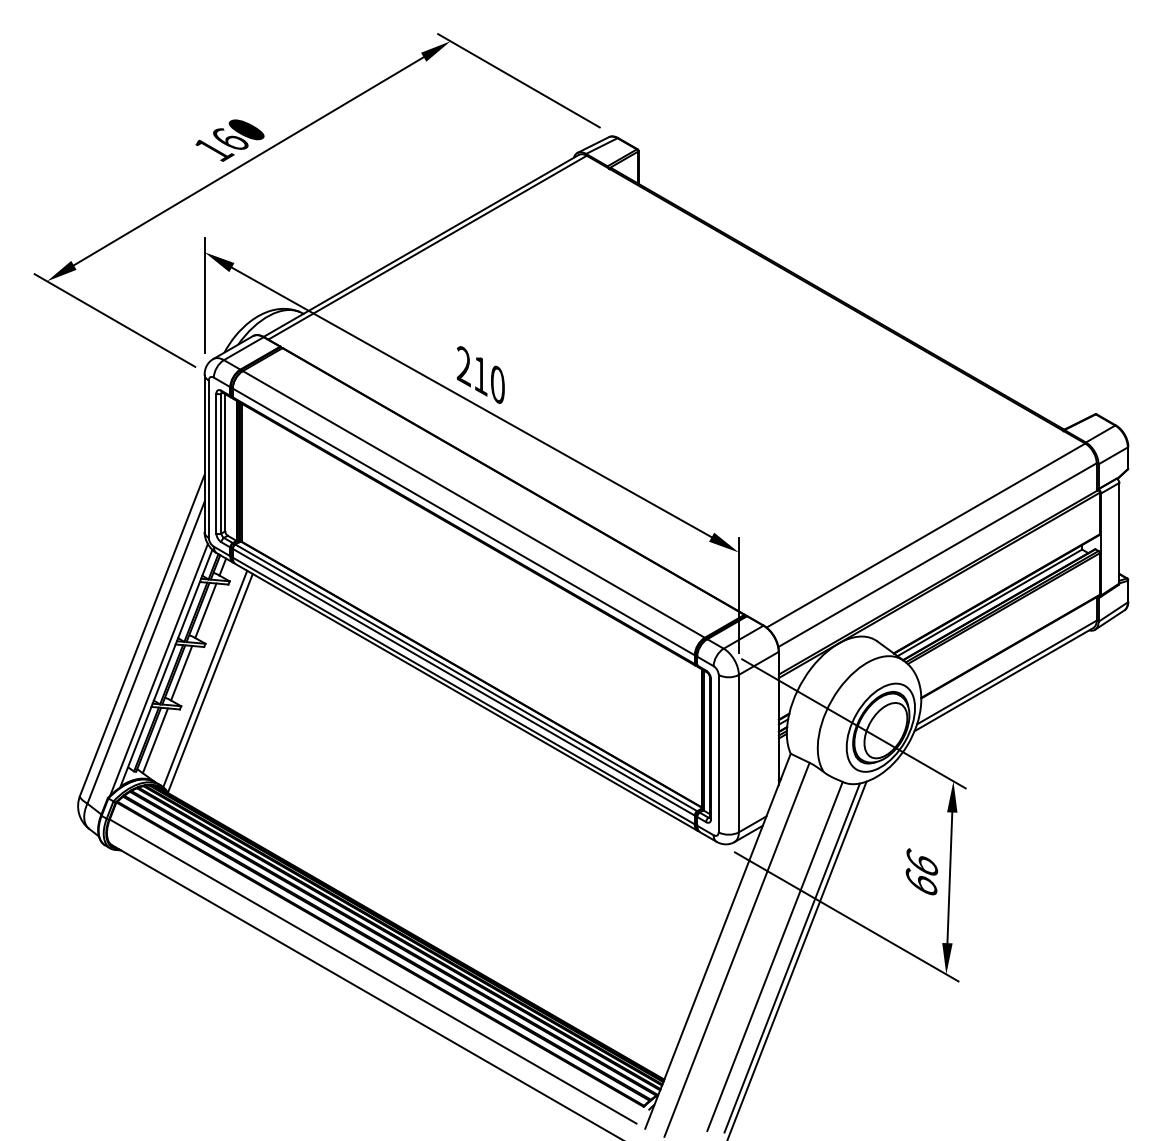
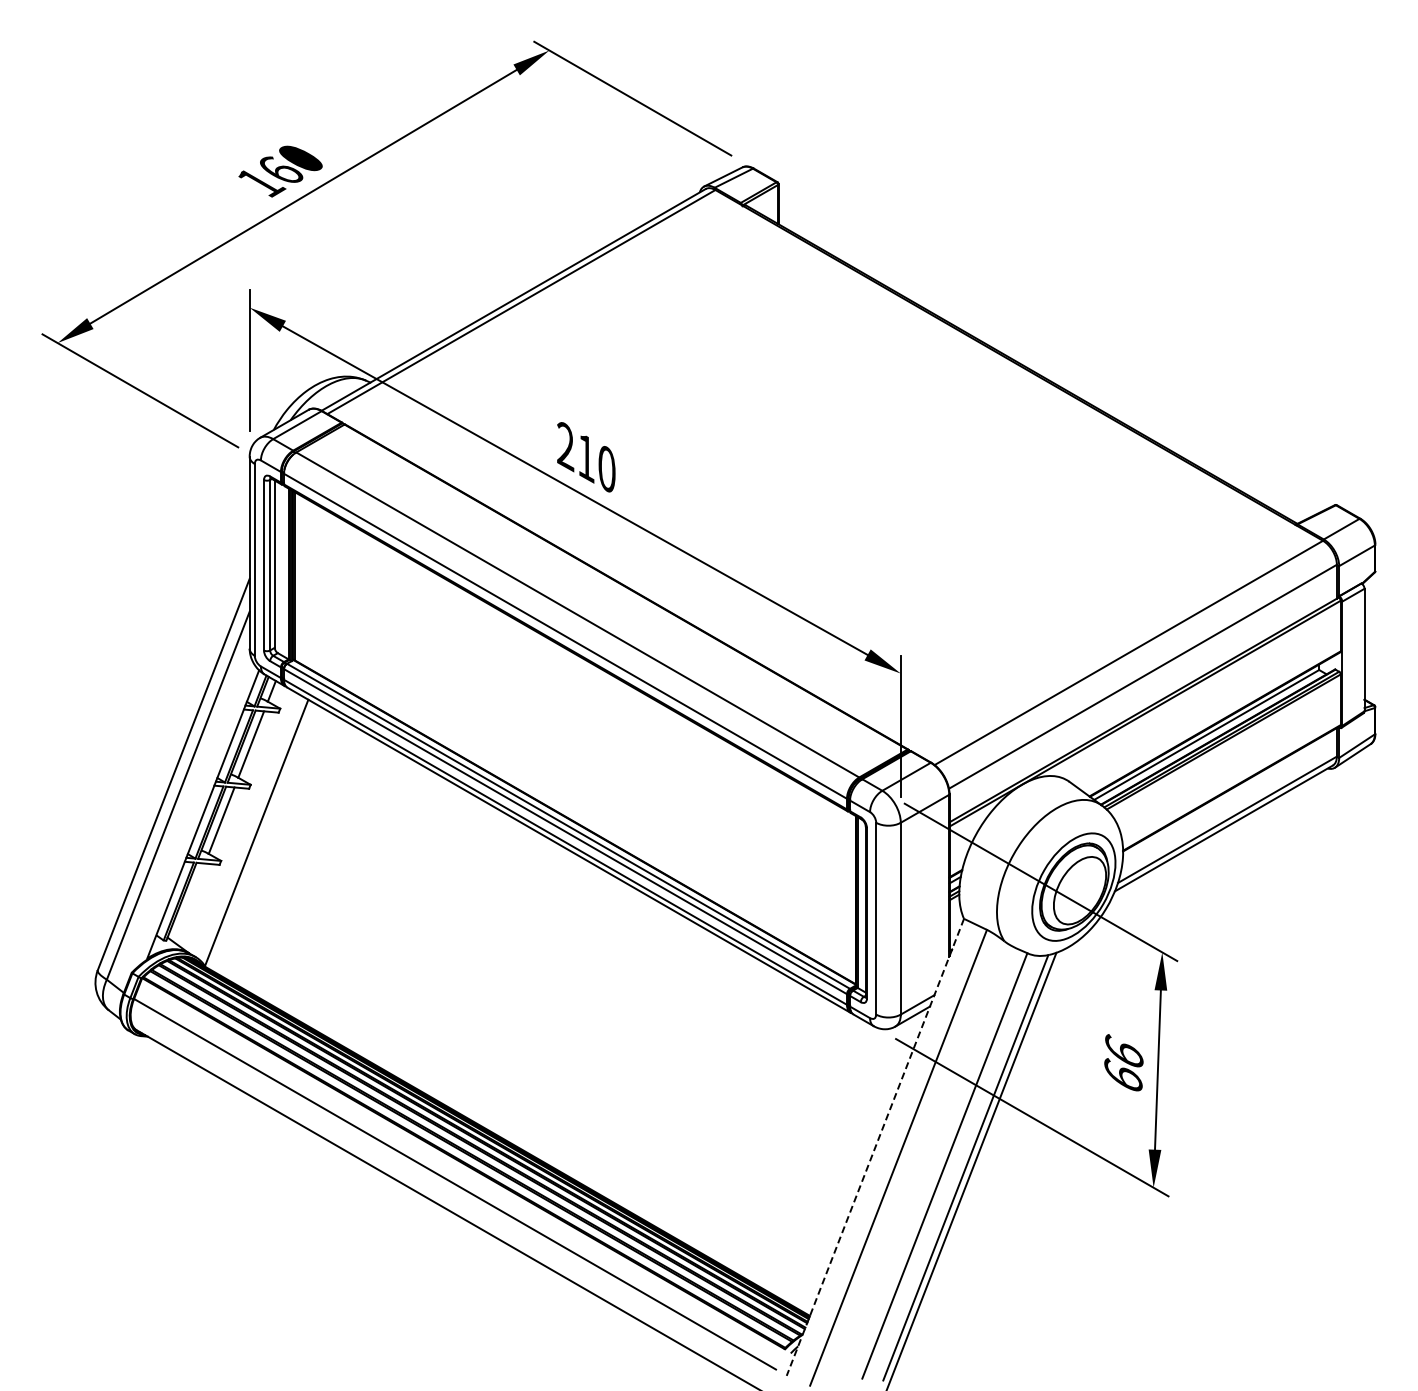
line: (158, 669) -> (193, 816), removed
line: (205, 678) -> (250, 827), removed
line: (155, 740) -> (189, 902), removed
line: (718, 941) -> (875, 1147), solid -> dashed

